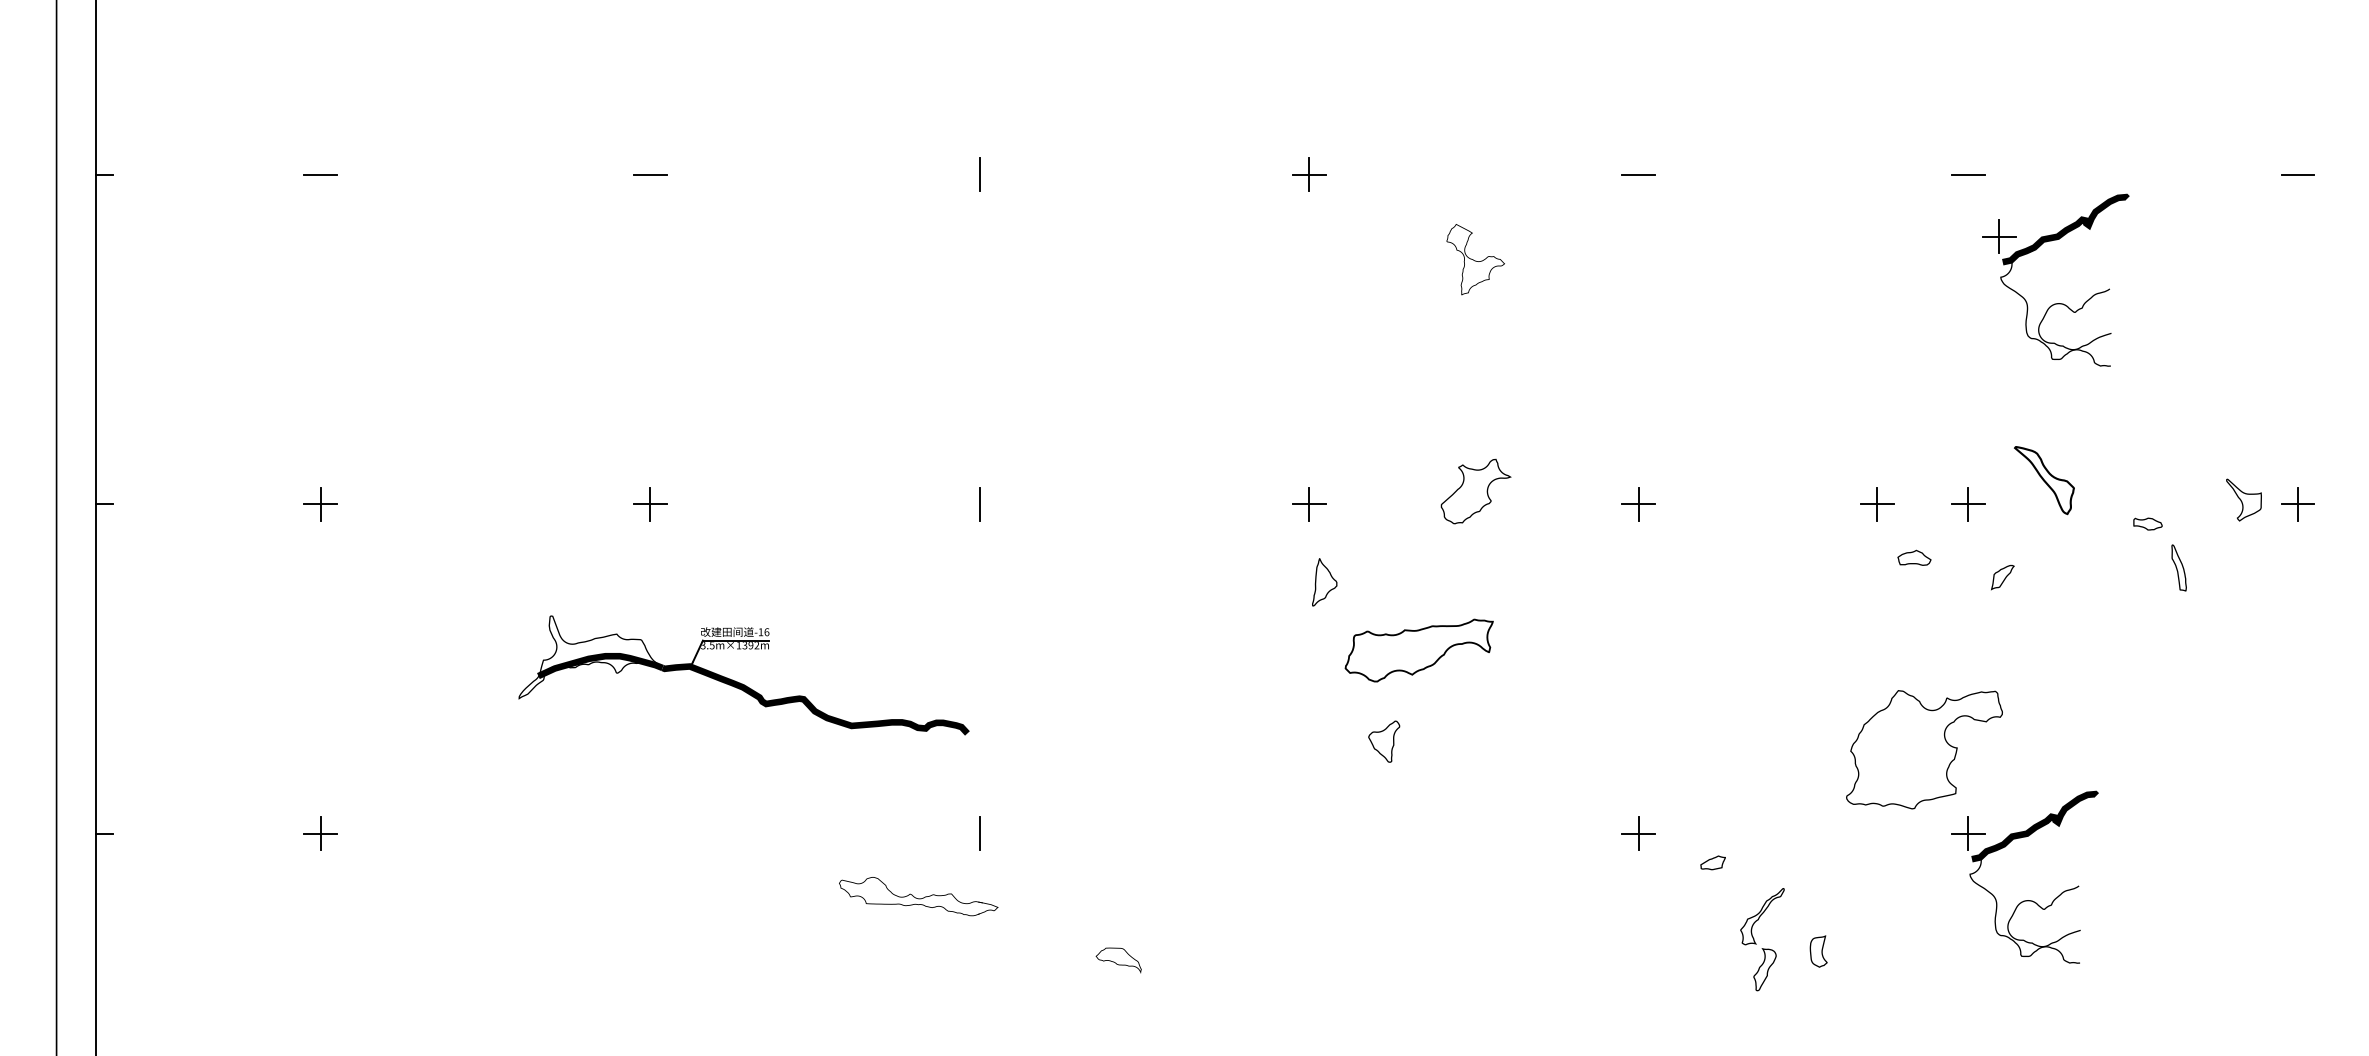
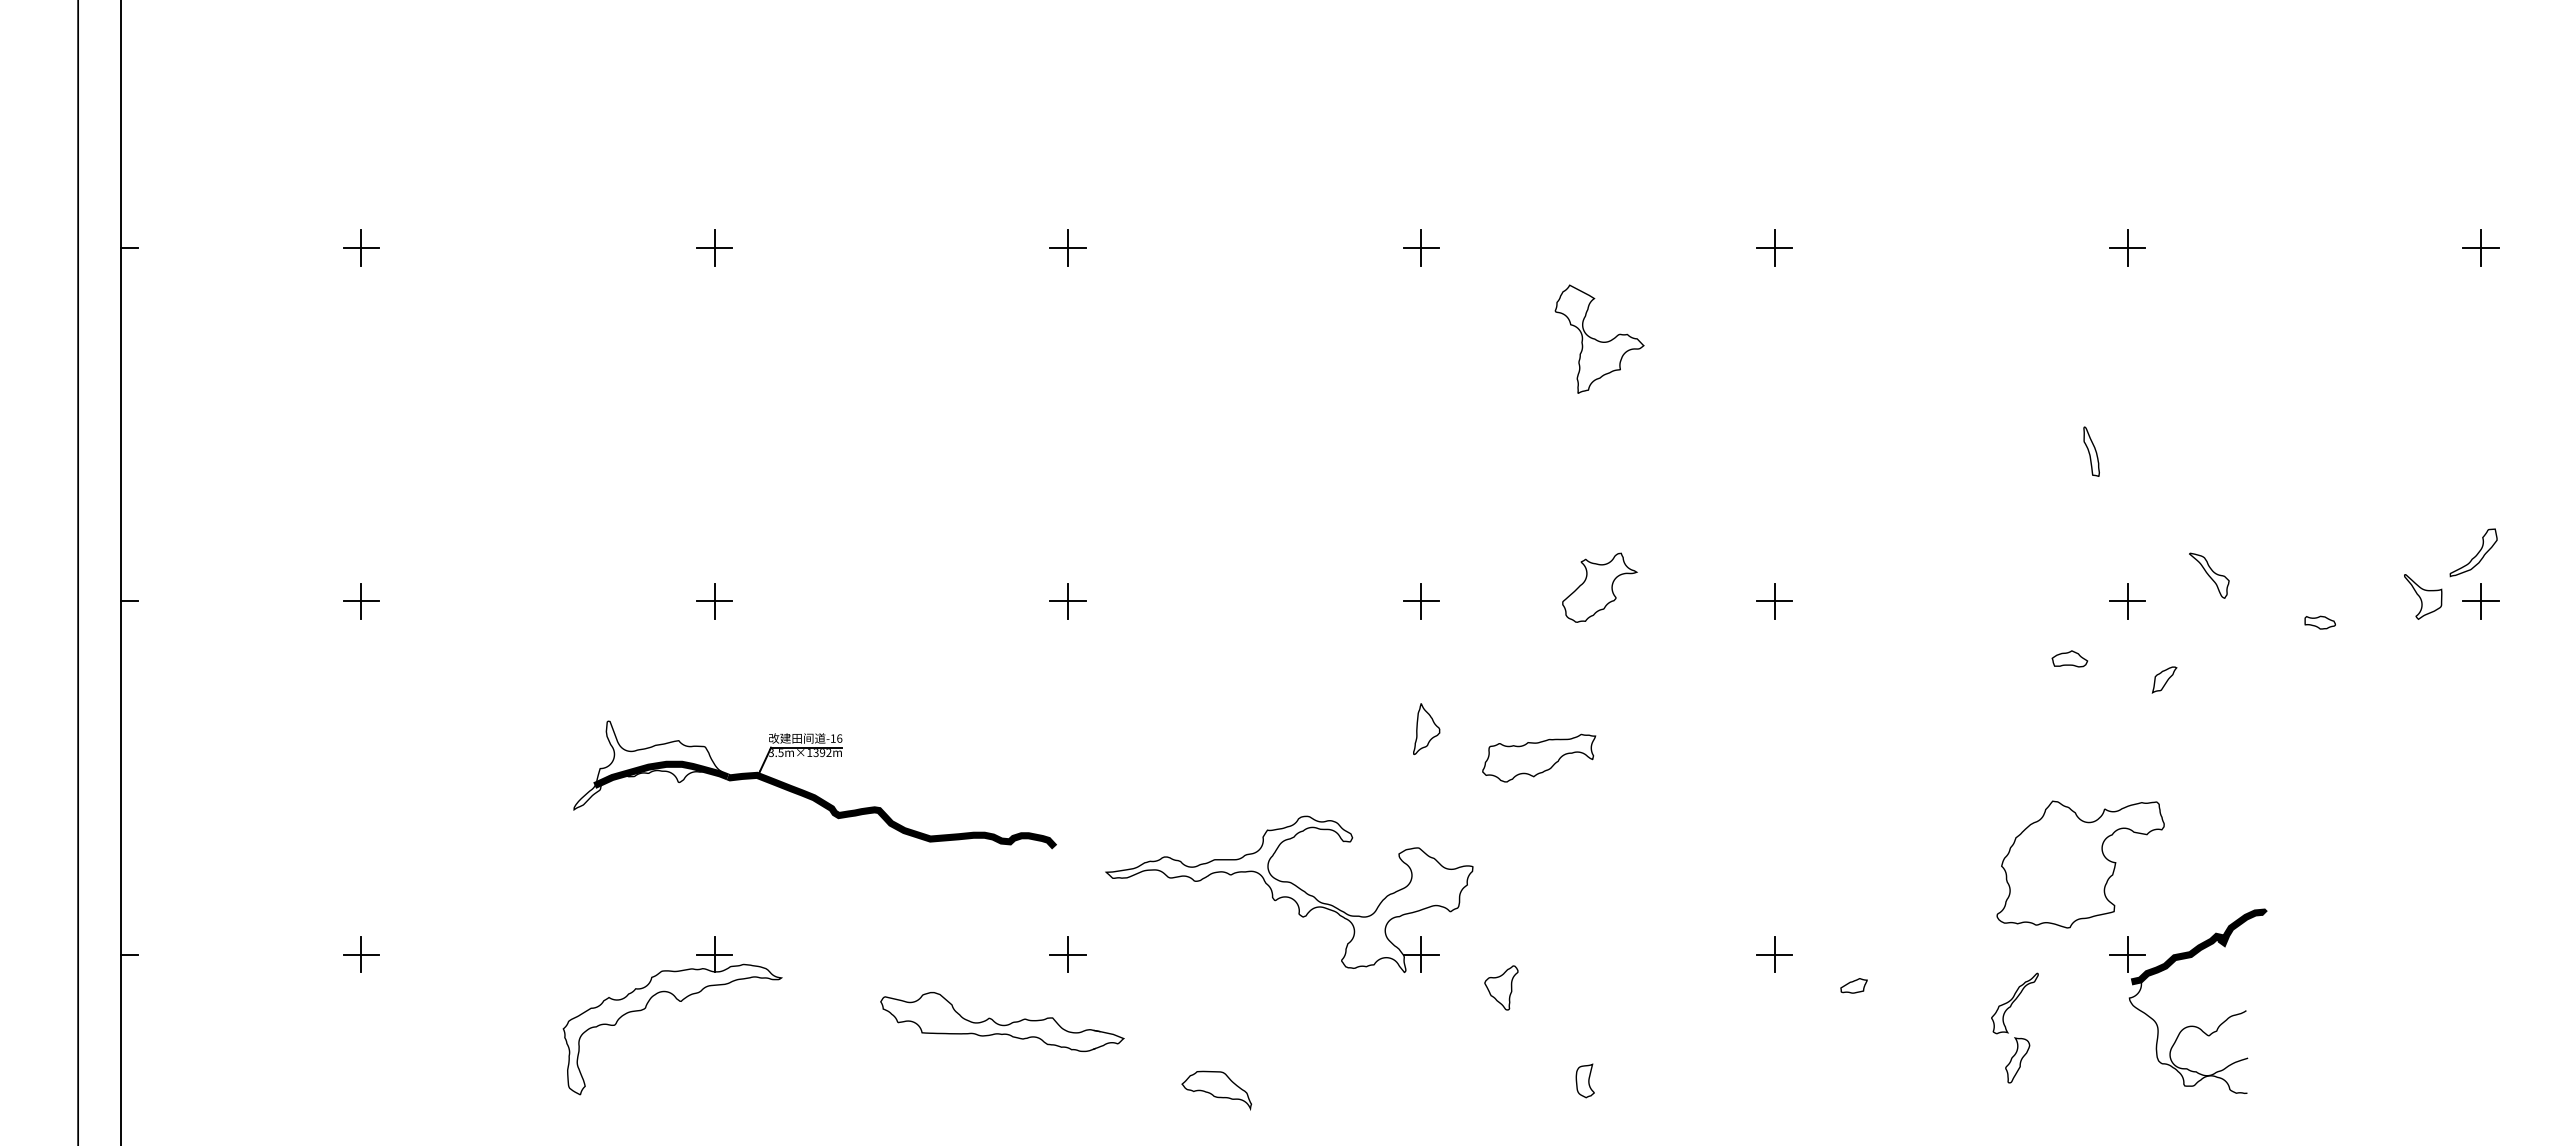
line: (320, 174) -> (361, 247), added
line: (650, 174) -> (714, 247), added
line: (1638, 174) -> (1774, 247), added
line: (1968, 174) -> (2127, 247), added
line: (2298, 174) -> (2481, 247), added
line: (979, 175) -> (1067, 248), added
part: (1475, 259) -> (1599, 338), size x1.43
part: (2056, 302) -> (2222, 385), removed
part: (2290, 458) -> (2473, 552), added
part: (2044, 480) -> (2209, 575), size x0.62
line: (979, 504) -> (1067, 601), added
part: (1876, 504) -> (2029, 601), removed
part: (2179, 567) -> (2091, 451), moved
part: (1324, 581) -> (1426, 728), moved
part: (1419, 649) -> (1539, 757), size x0.71
part: (1384, 741) -> (1501, 987), moved
part: (1186, 777) -> (1289, 894), added
line: (979, 833) -> (1067, 954), added
part: (617, 877) -> (679, 1001), added
part: (918, 896) -> (1002, 1021), size x1.43
part: (1755, 941) -> (2007, 1030), moved
part: (1818, 951) -> (1584, 1080), moved
part: (1118, 960) -> (1216, 1090), size x1.43

